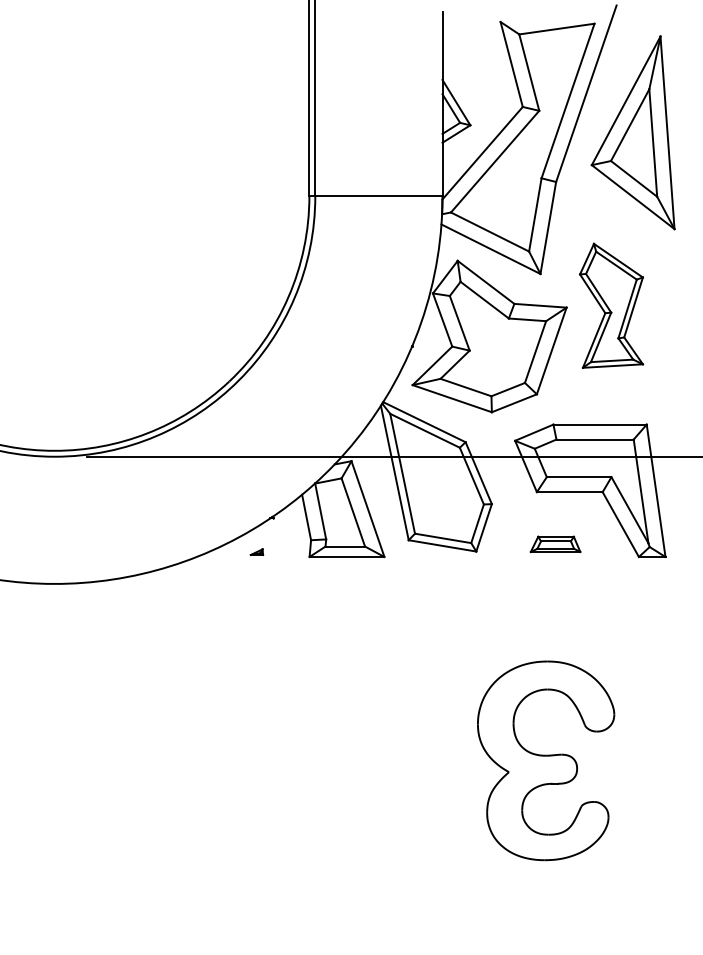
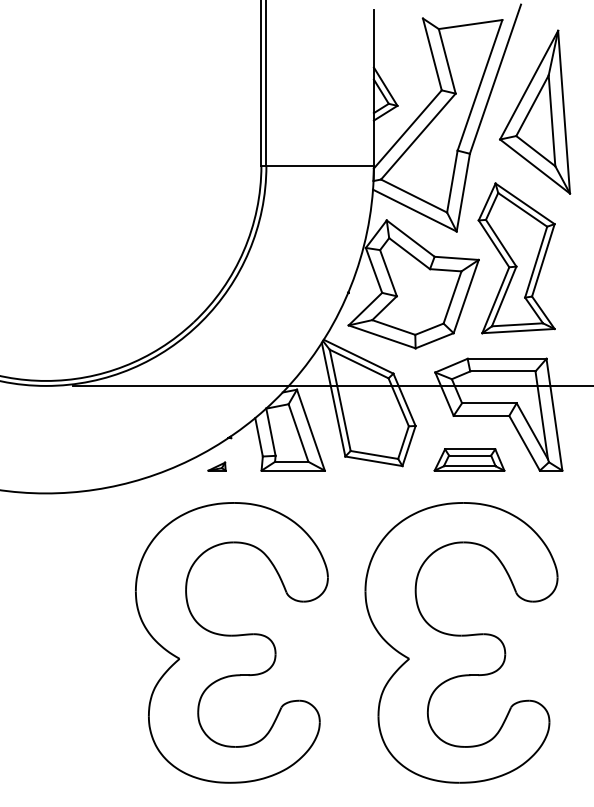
part: (611, 305) -> (516, 258), size x1.43
part: (555, 544) -> (469, 460), size x1.67
part: (256, 551) -> (216, 466), size x1.67
part: (273, 760) -> (231, 642), added
part: (545, 760) -> (460, 642), size x1.67

